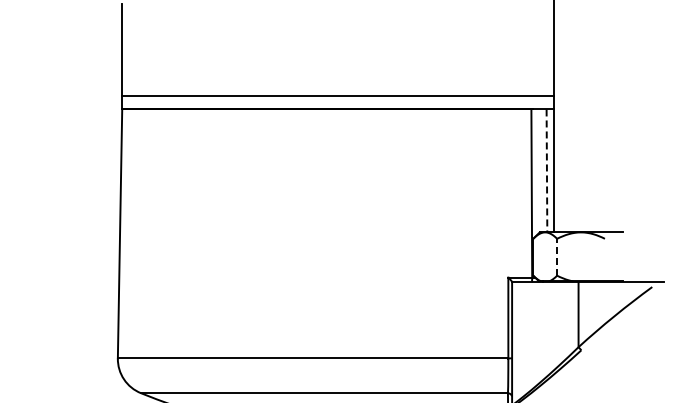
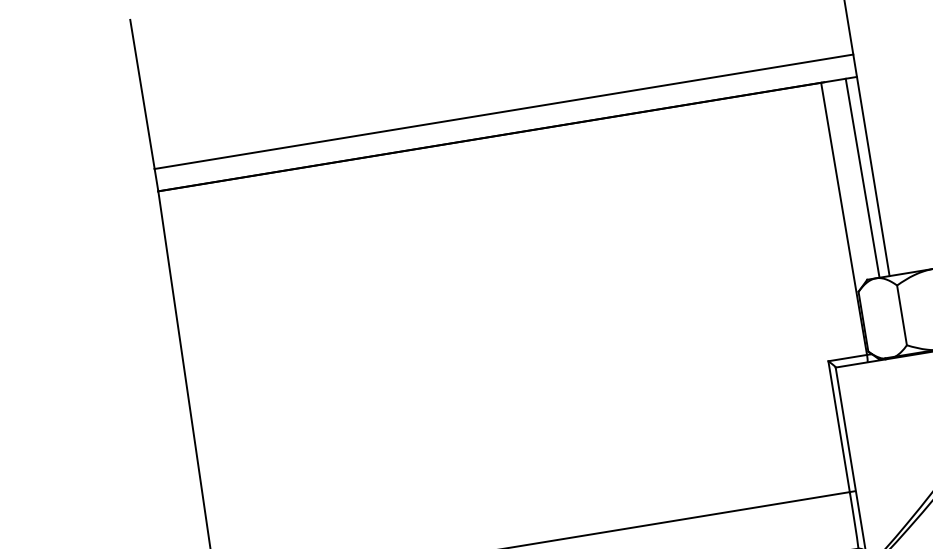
line: (546, 171) -> (862, 179), dashed -> solid
line: (557, 256) -> (902, 314), dashed -> solid

